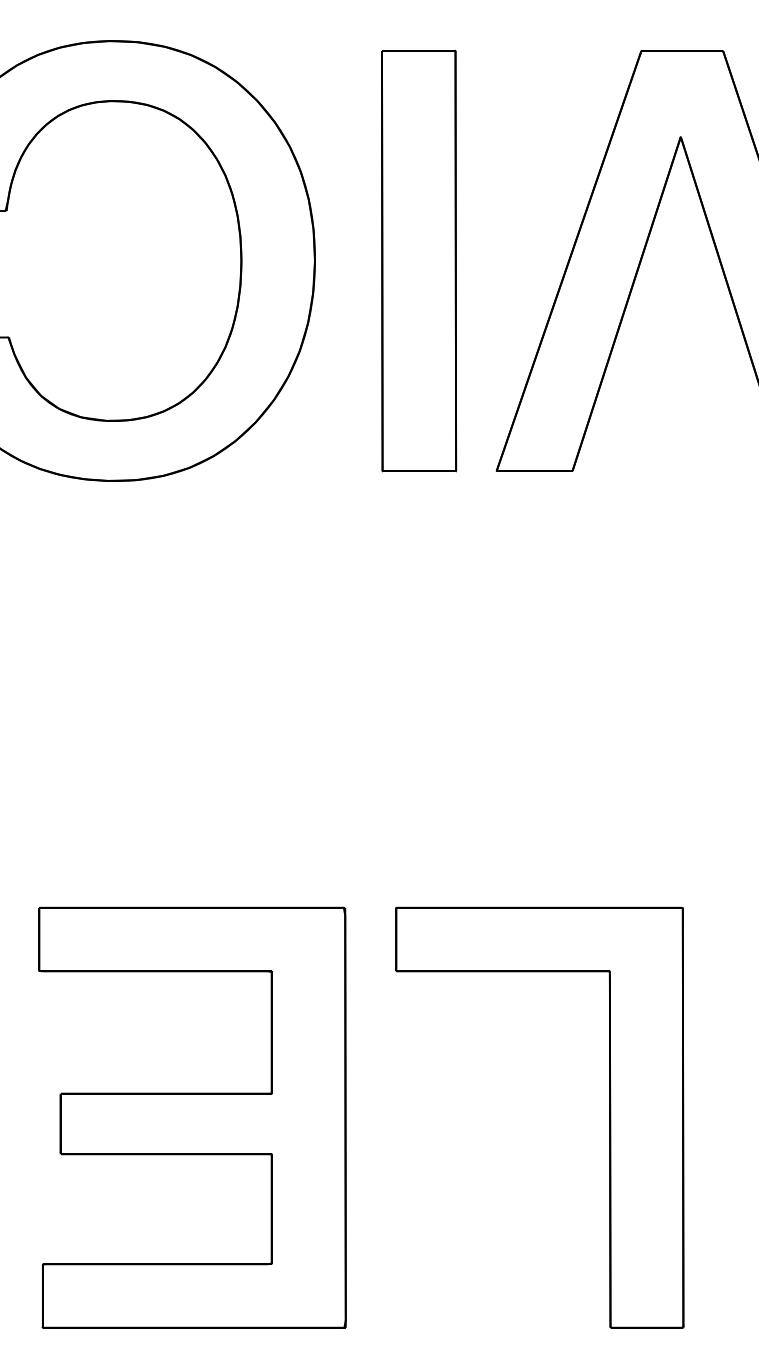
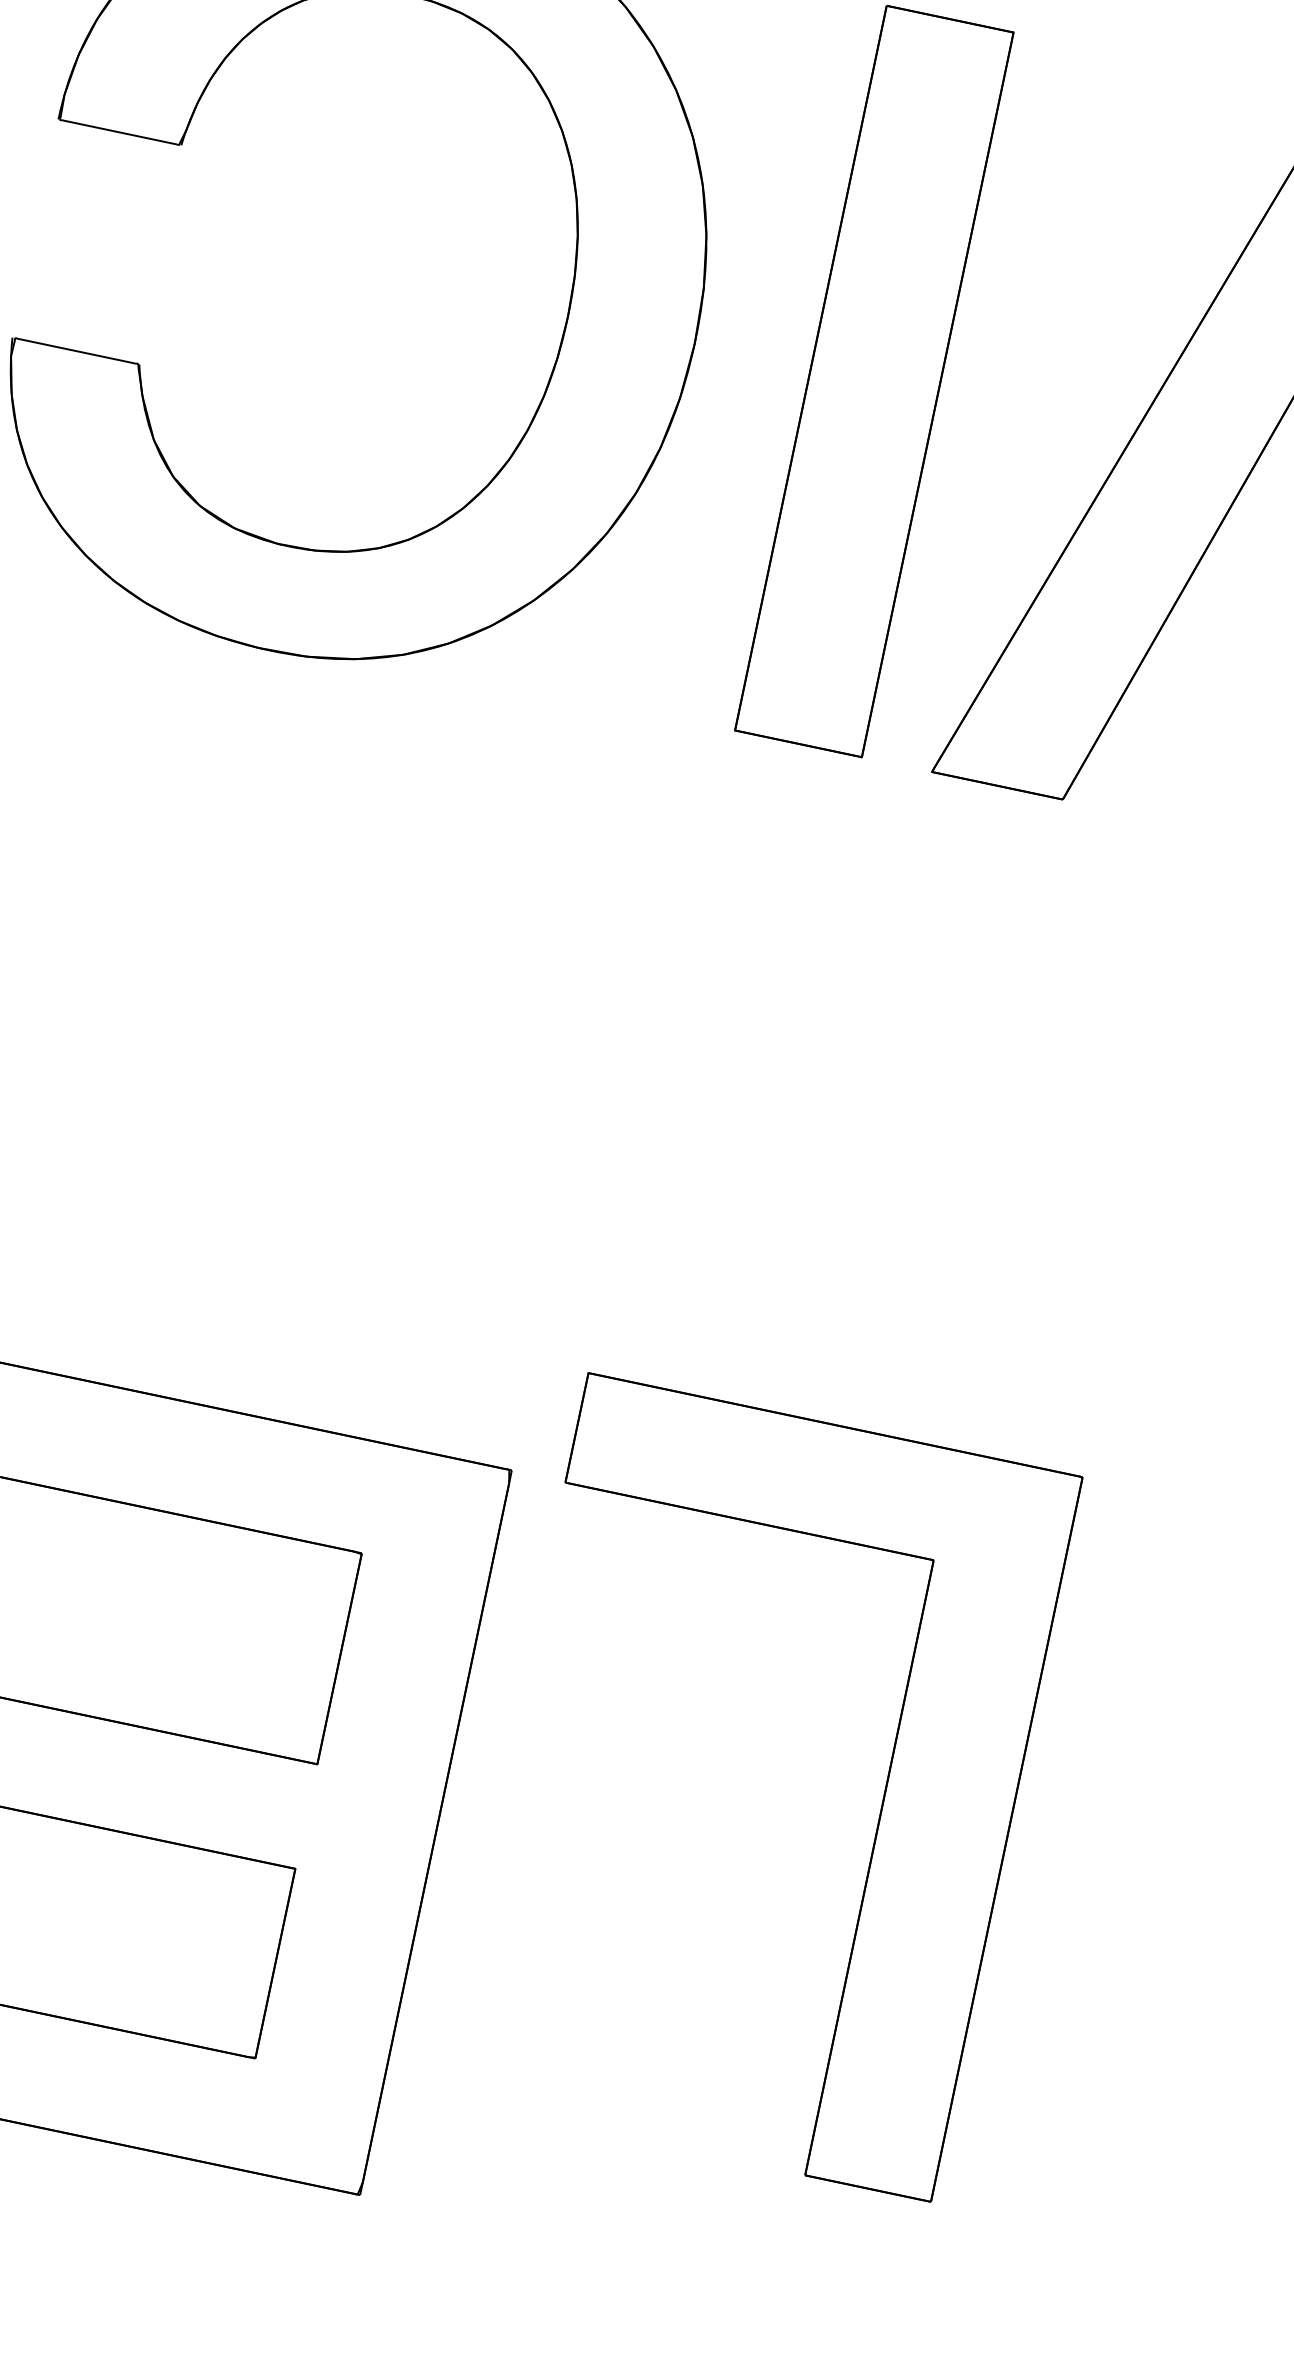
part: (609, 1117) -> (879, 1812), moved

